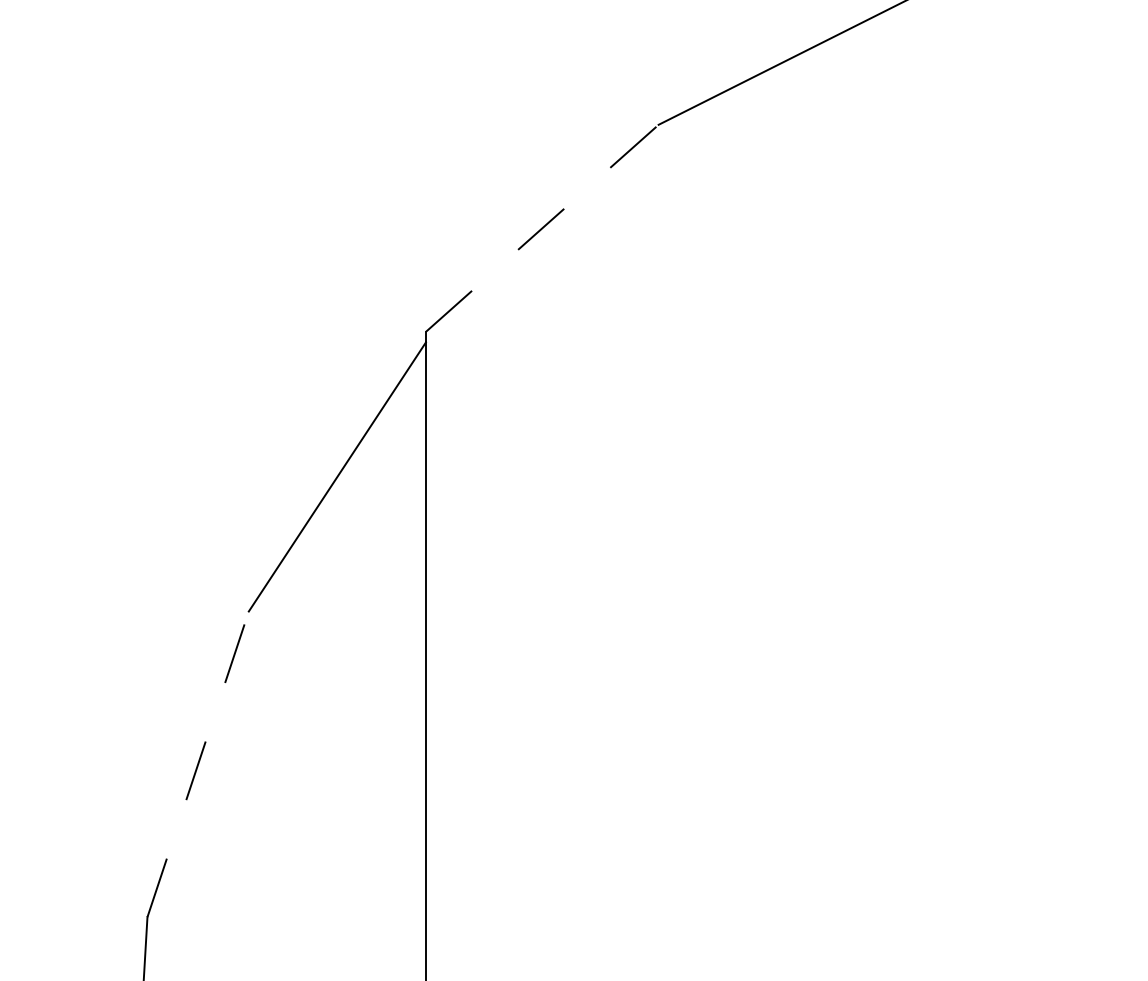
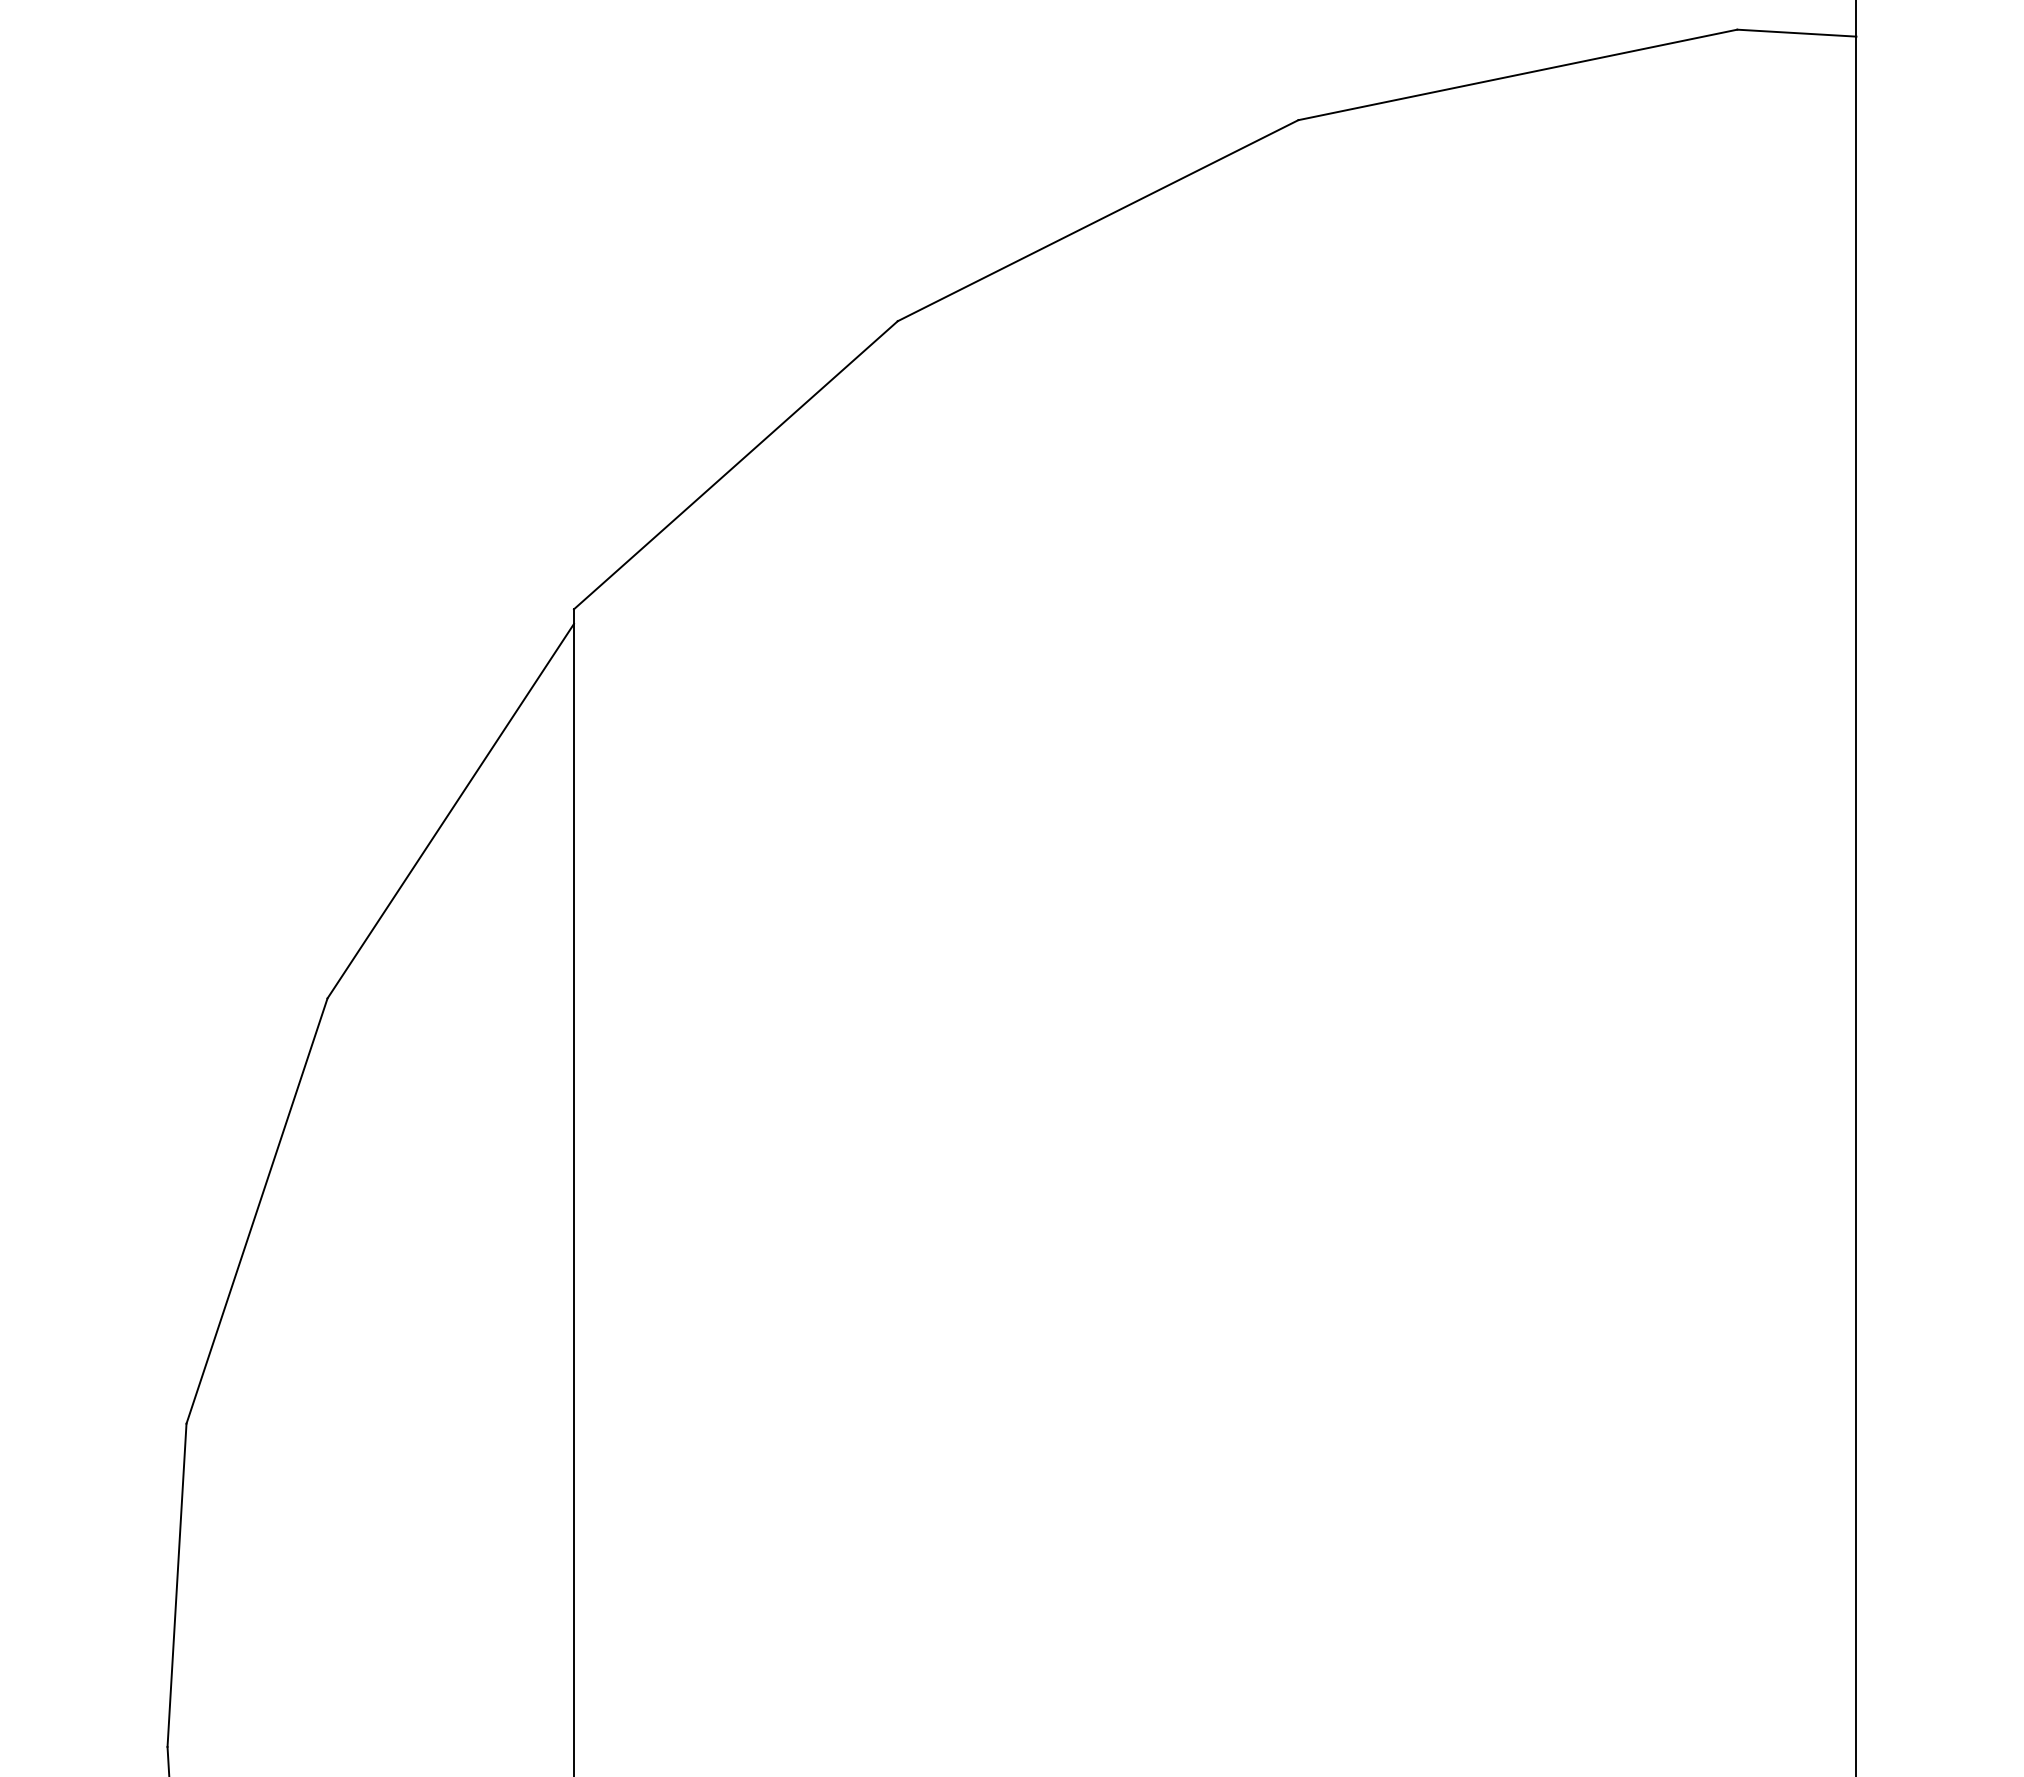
line: (542, 228) -> (735, 465), dashed -> solid
line: (198, 763) -> (257, 1210), dashed -> solid

